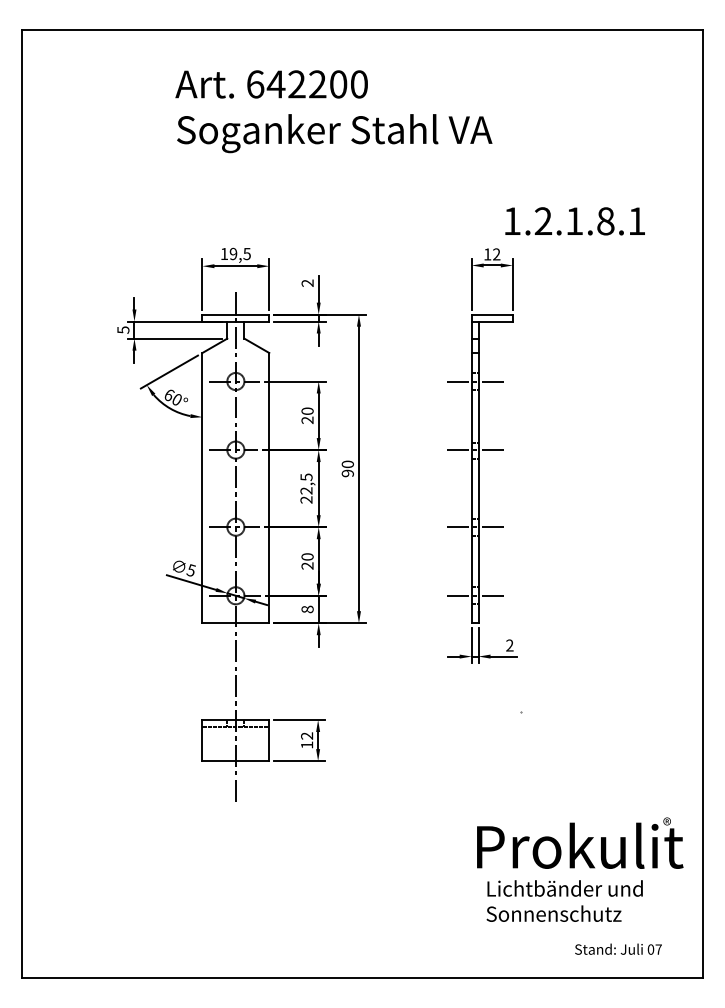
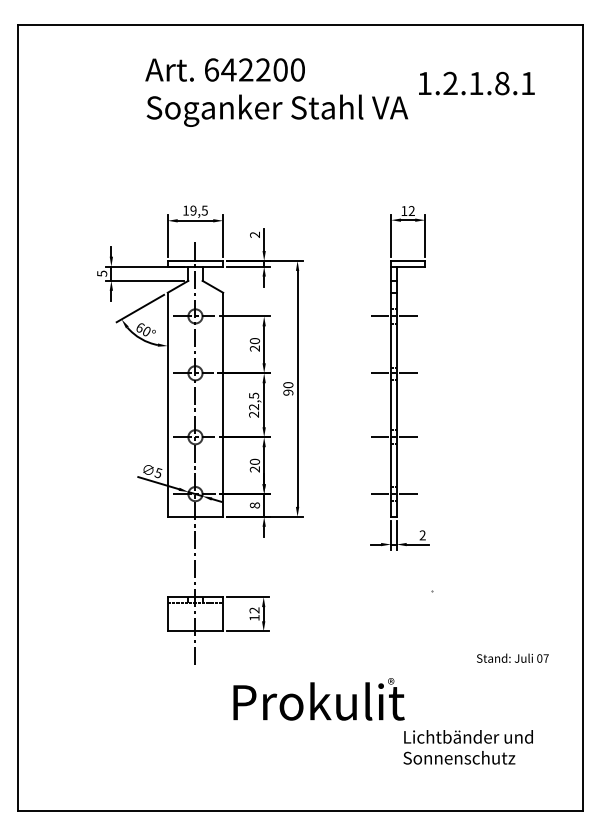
text: (574, 221) -> (476, 83), moved
text: (579, 843) -> (318, 699), moved
text: (618, 948) -> (512, 657), moved

